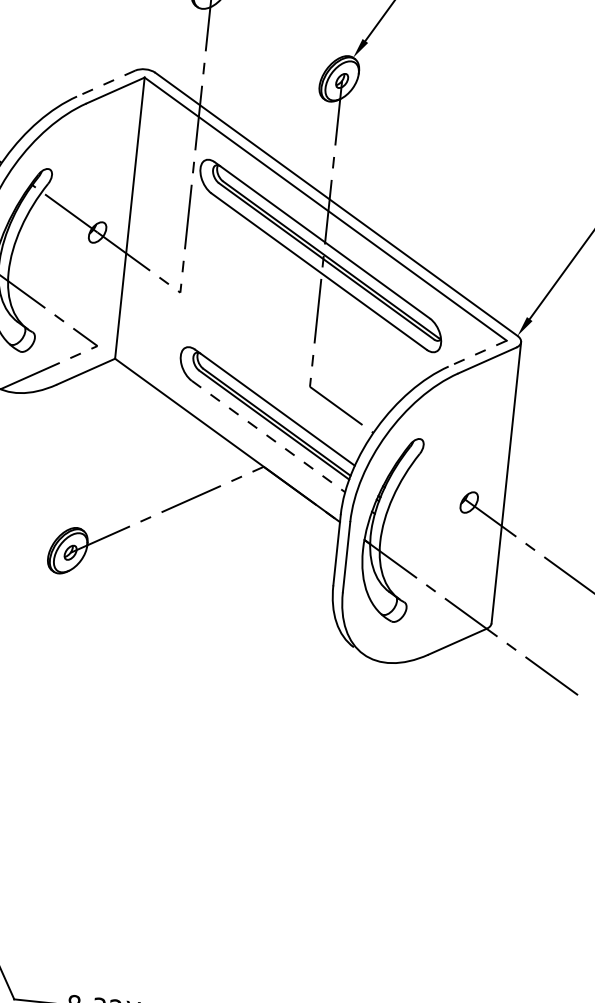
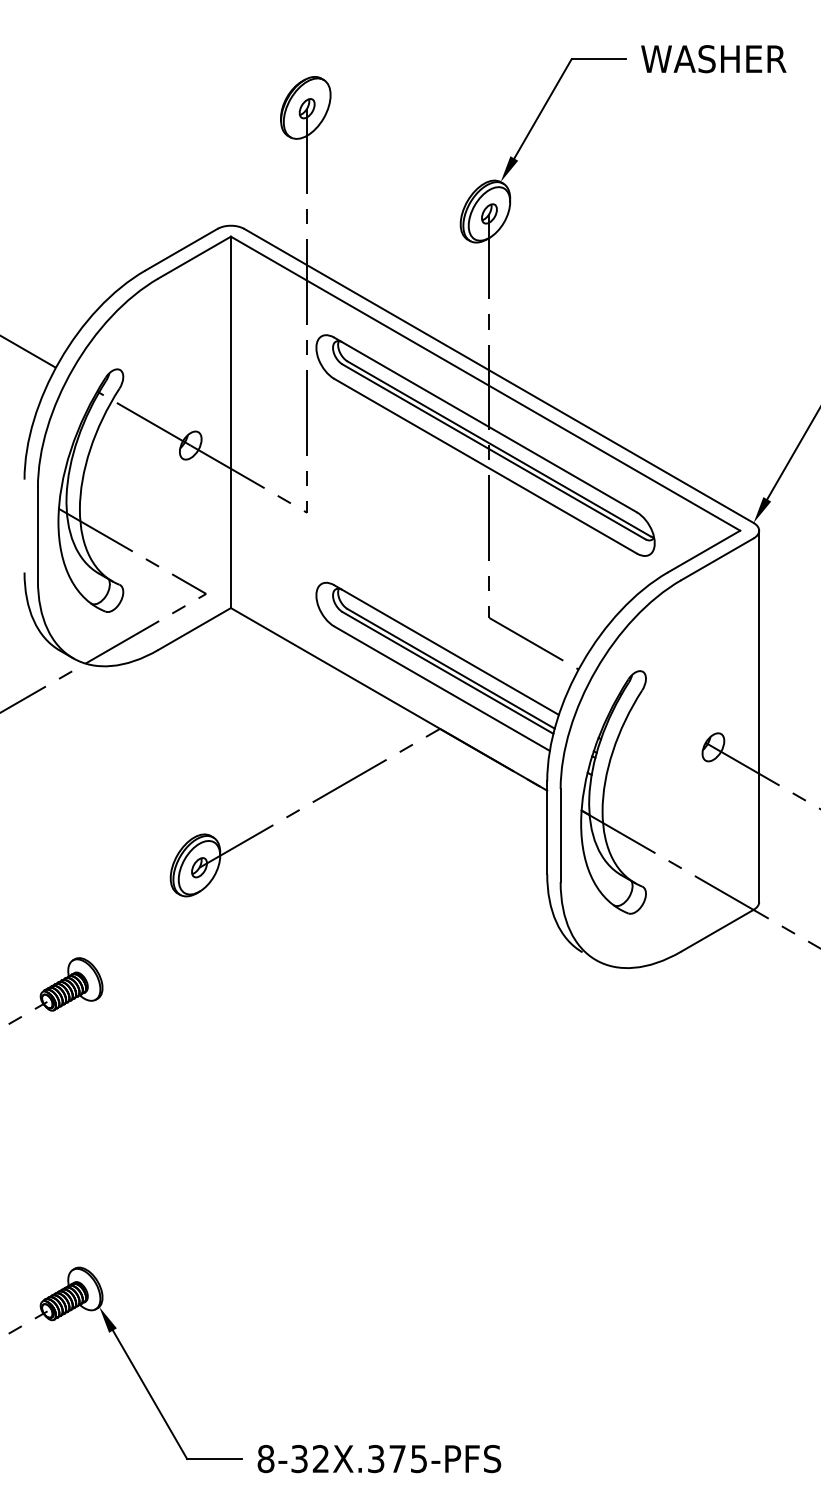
line: (106, 83) -> (181, 249), dashed -> solid
line: (478, 353) -> (704, 551), dashed -> solid
line: (268, 436) -> (442, 688), dashed -> solid

